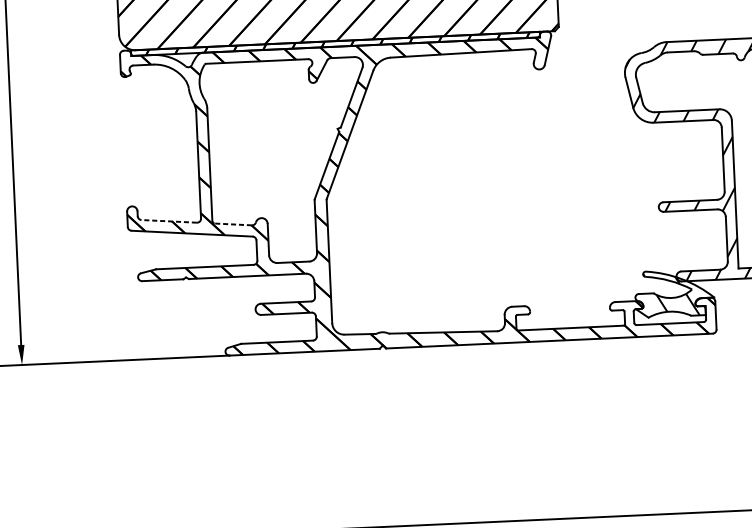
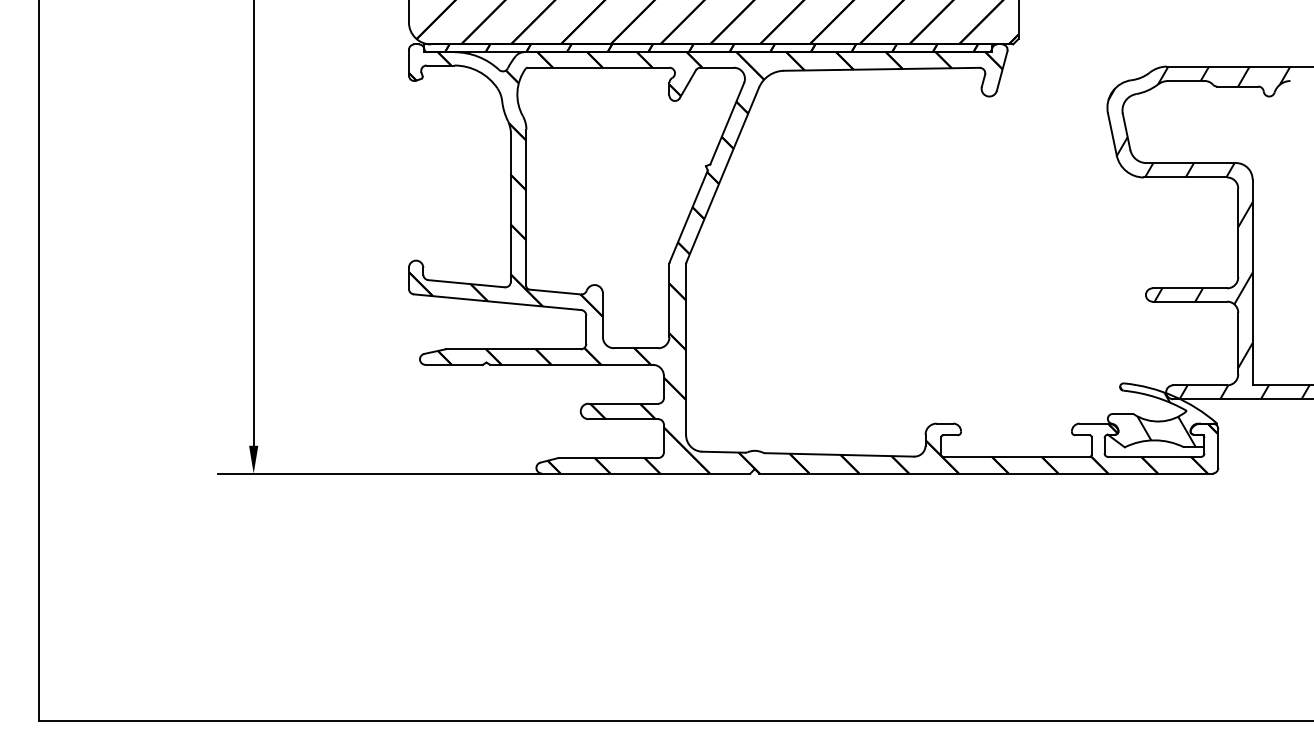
line: (169, 221) -> (466, 283), dashed -> solid
line: (233, 224) -> (555, 292), dashed -> solid

